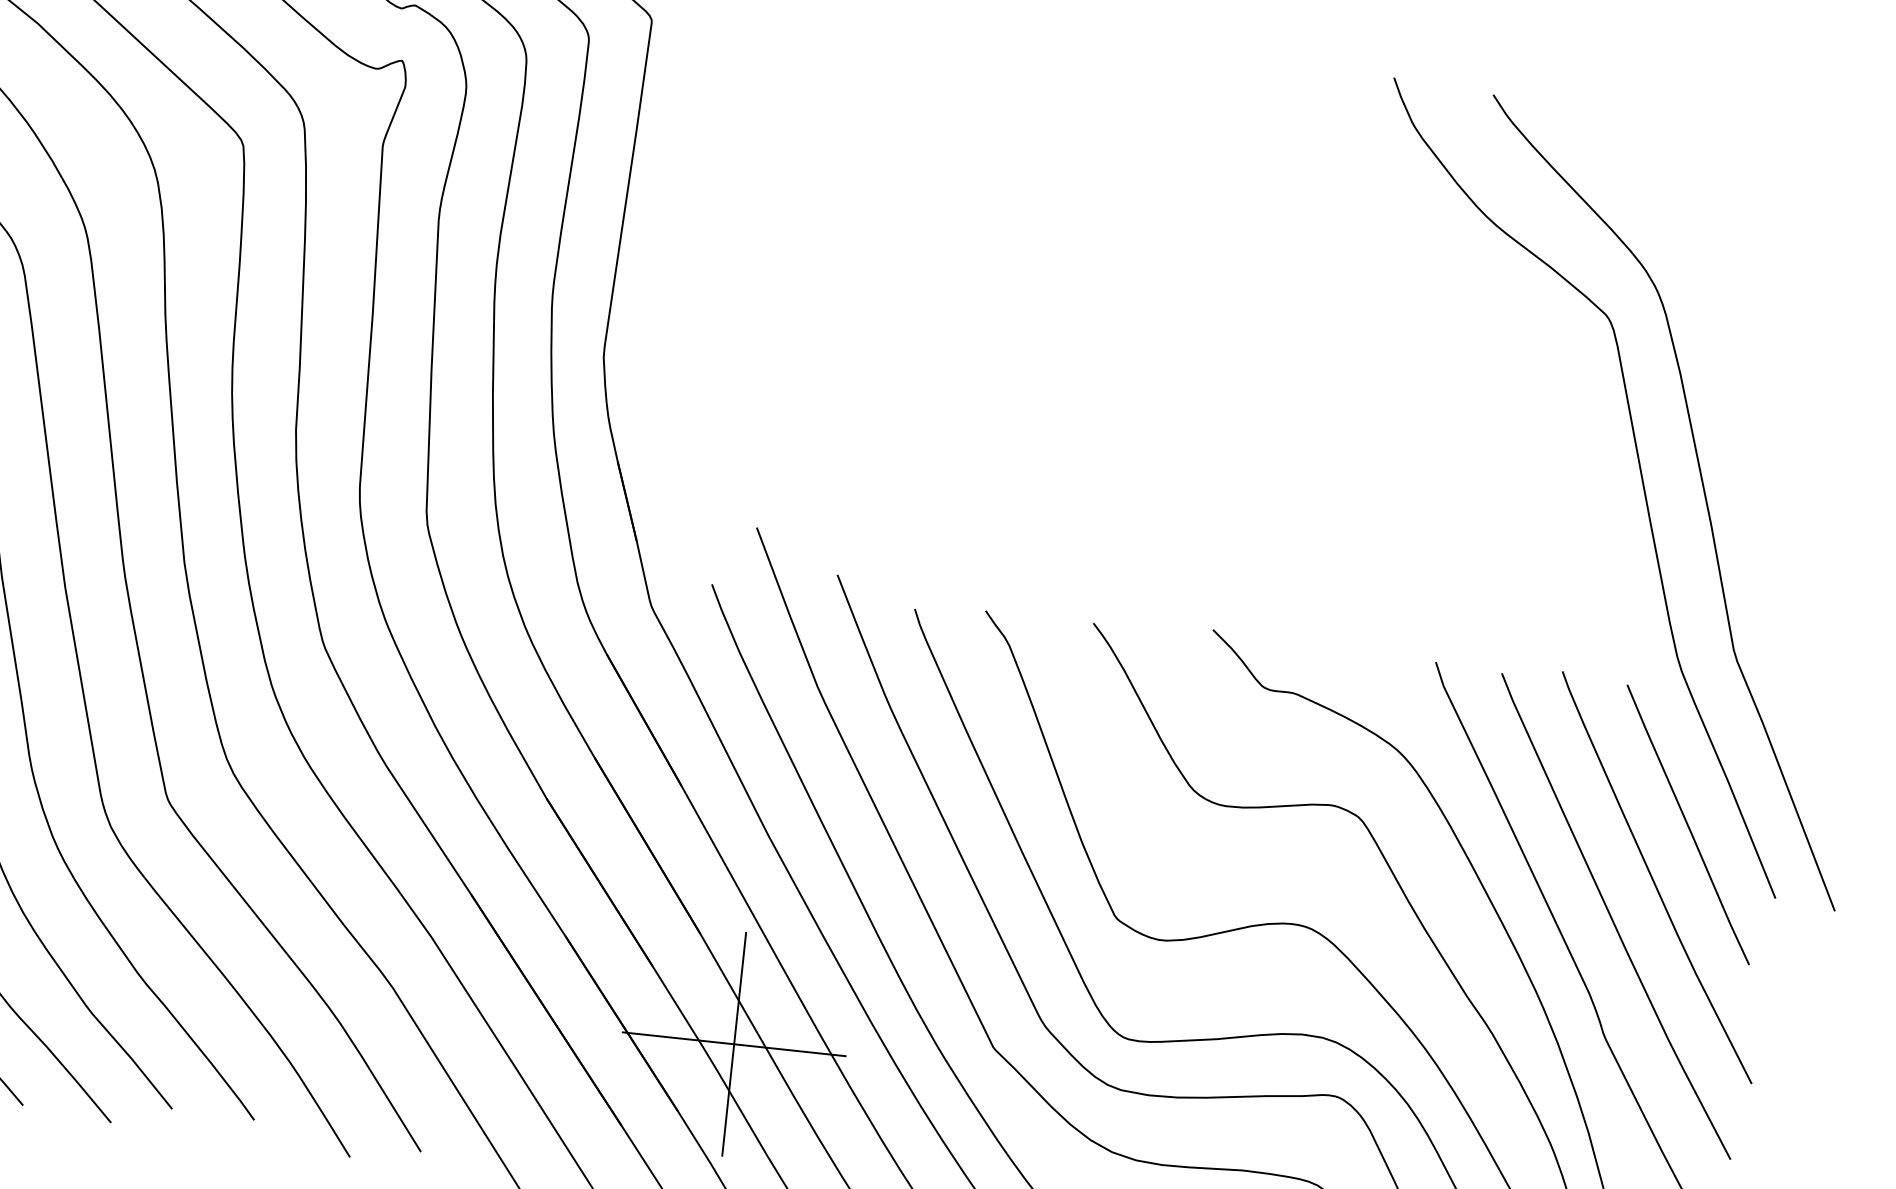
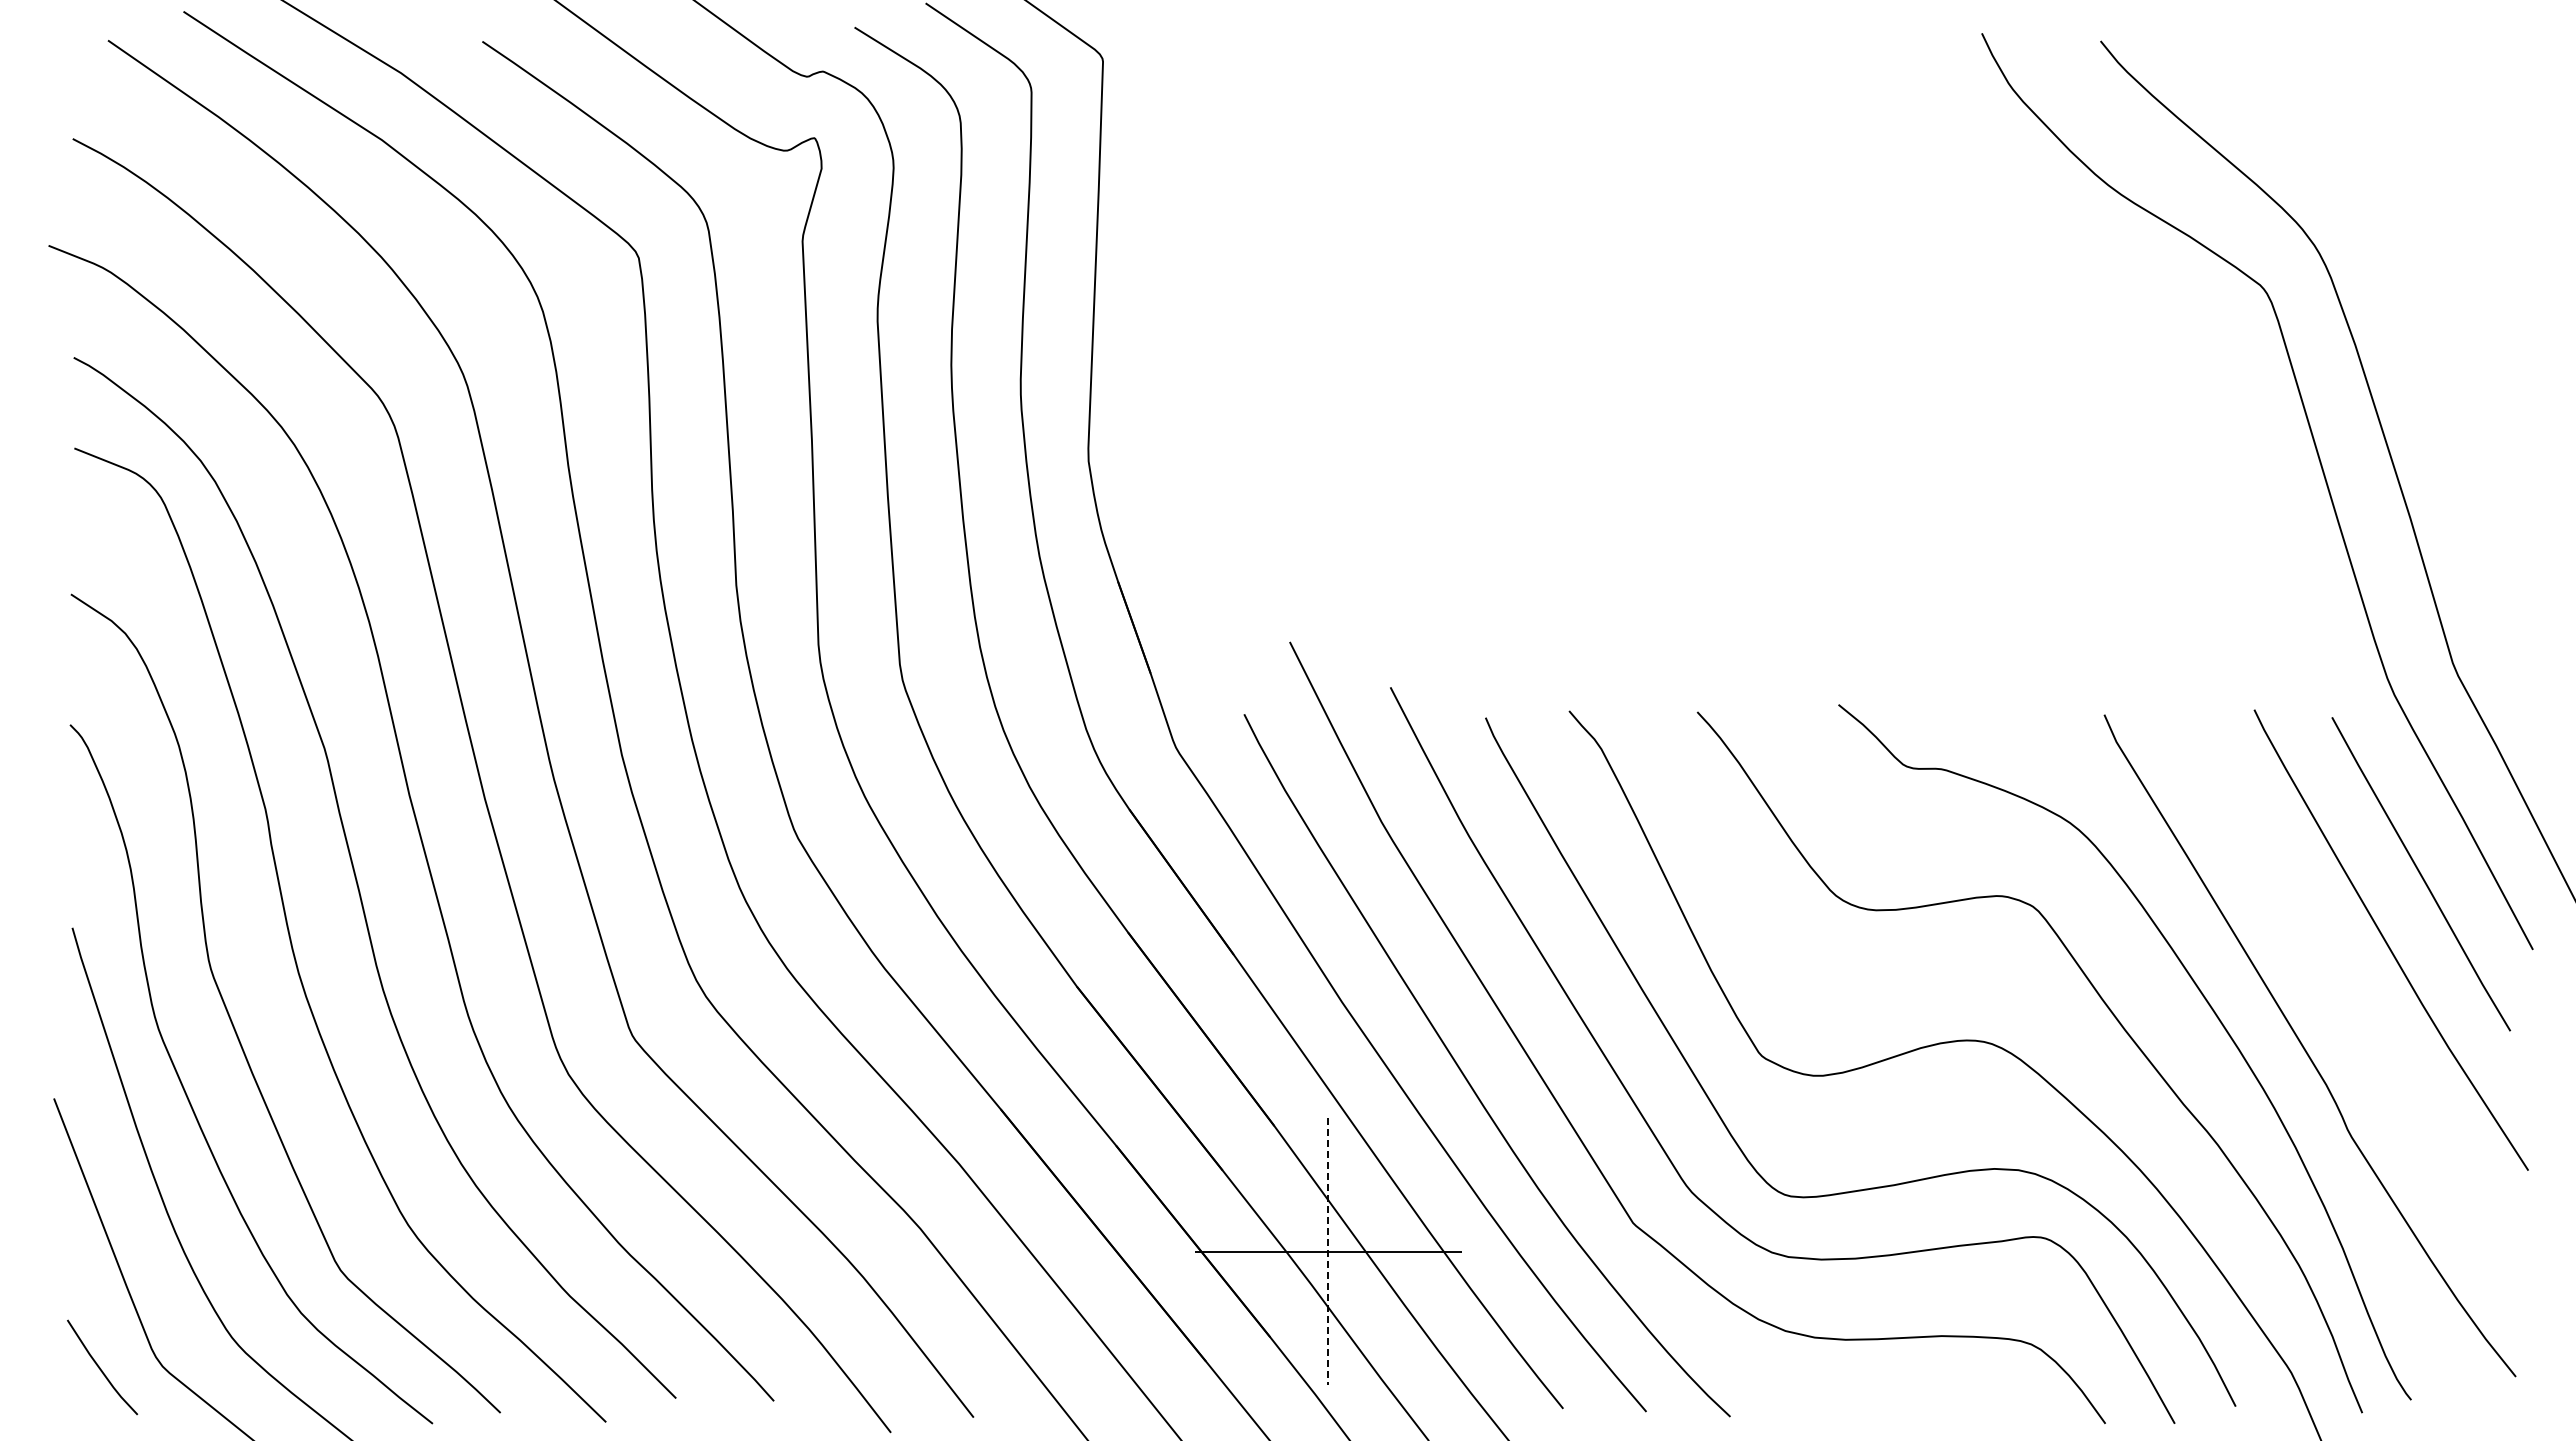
curve: (1612, 917) -> (2343, 992), removed
line: (734, 1044) -> (1328, 1251), solid -> dashed

